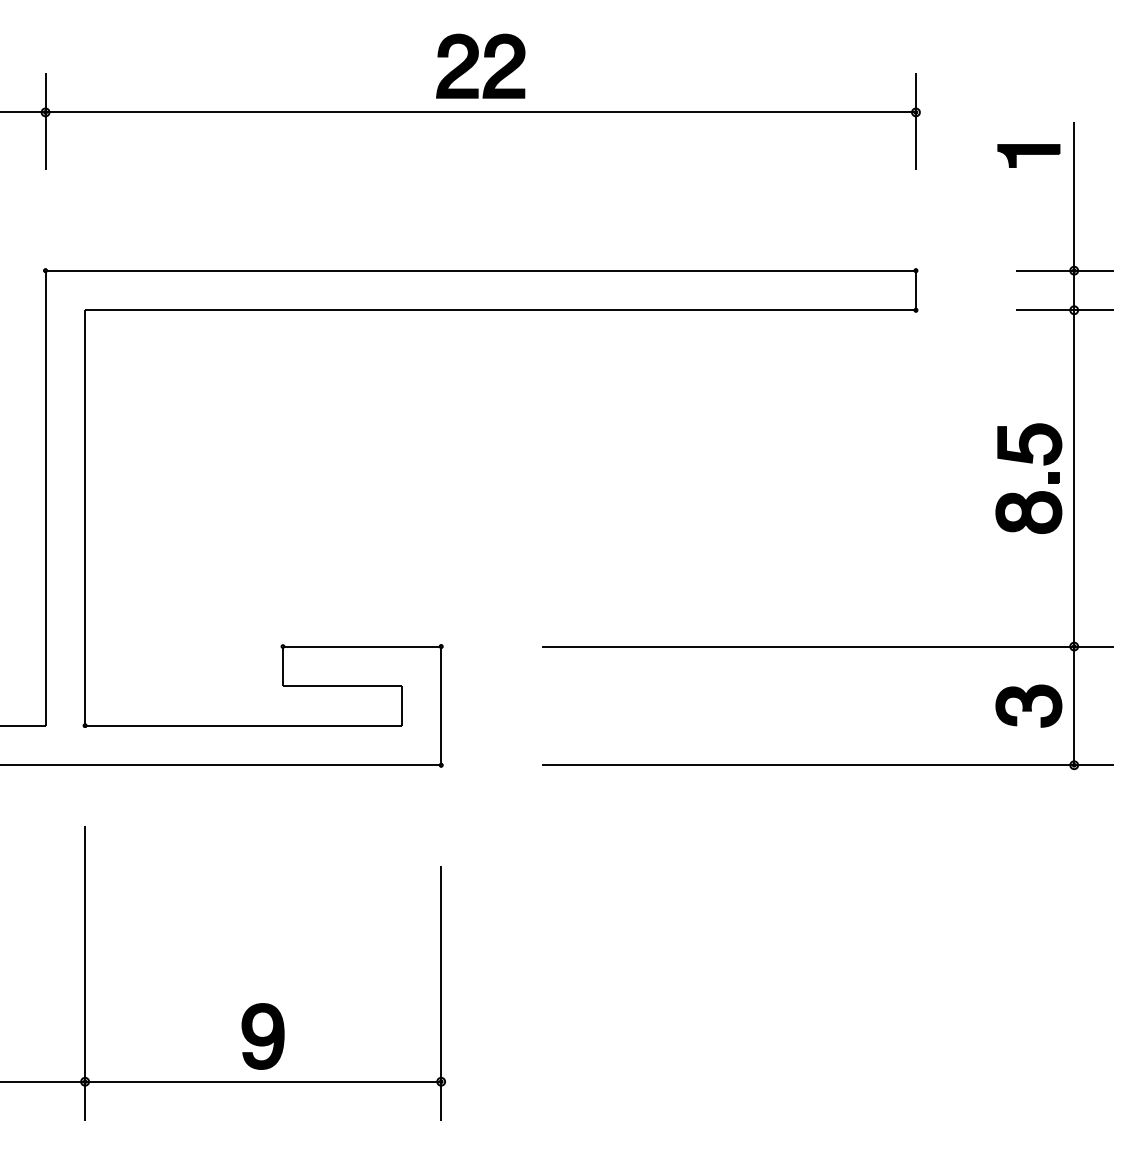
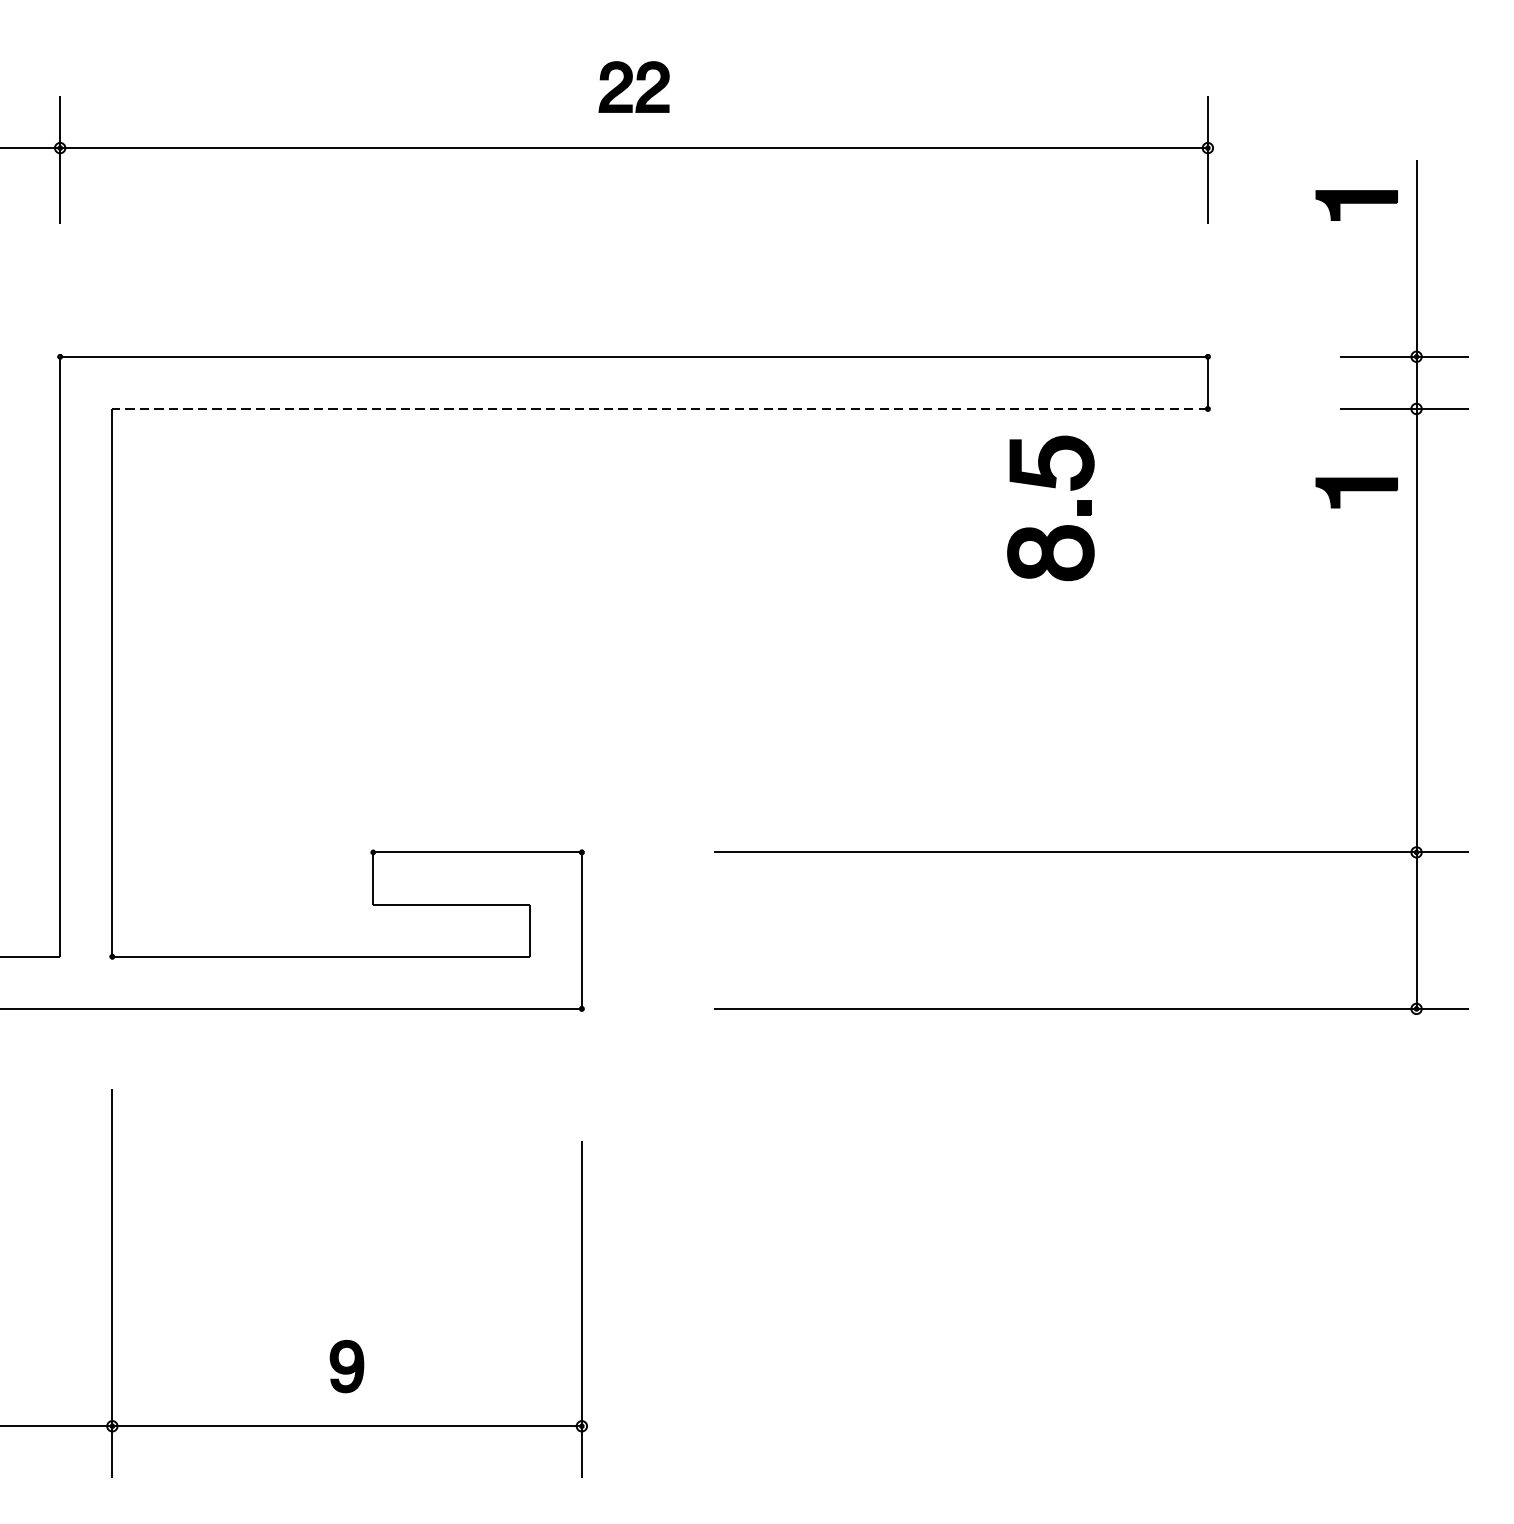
part: (480, 65) -> (633, 86), size x0.6
line: (500, 310) -> (660, 409), solid -> dashed
part: (1028, 373) -> (1356, 492), added
part: (1033, 492) -> (1056, 526), moved
part: (1028, 705) -> (1356, 930), removed
part: (262, 1036) -> (346, 1366), size x0.6

